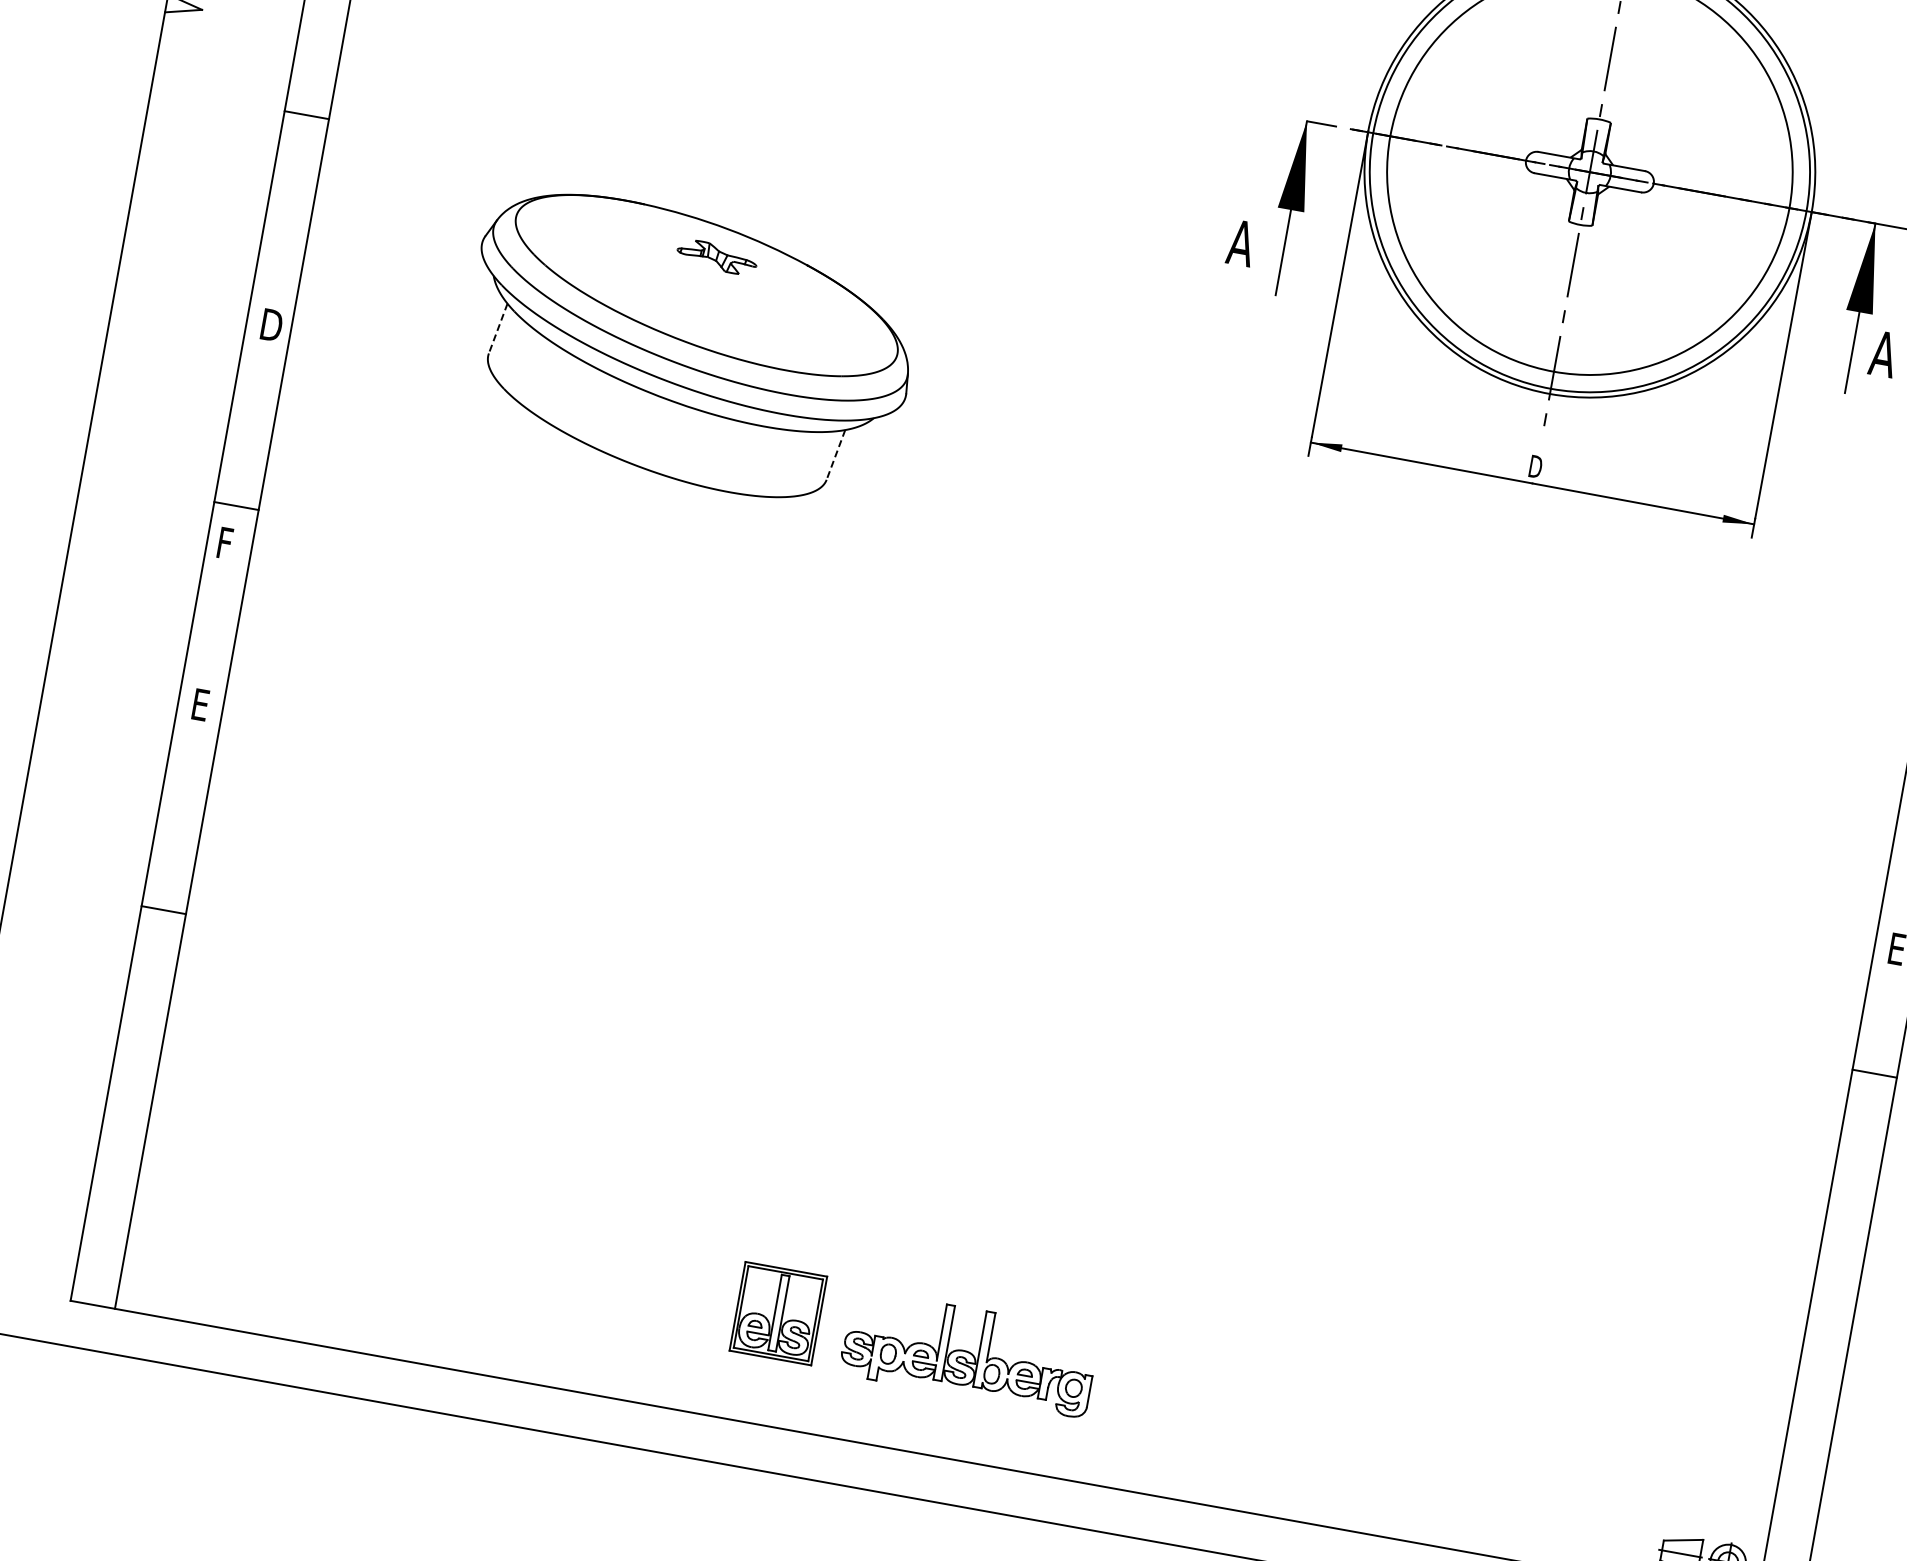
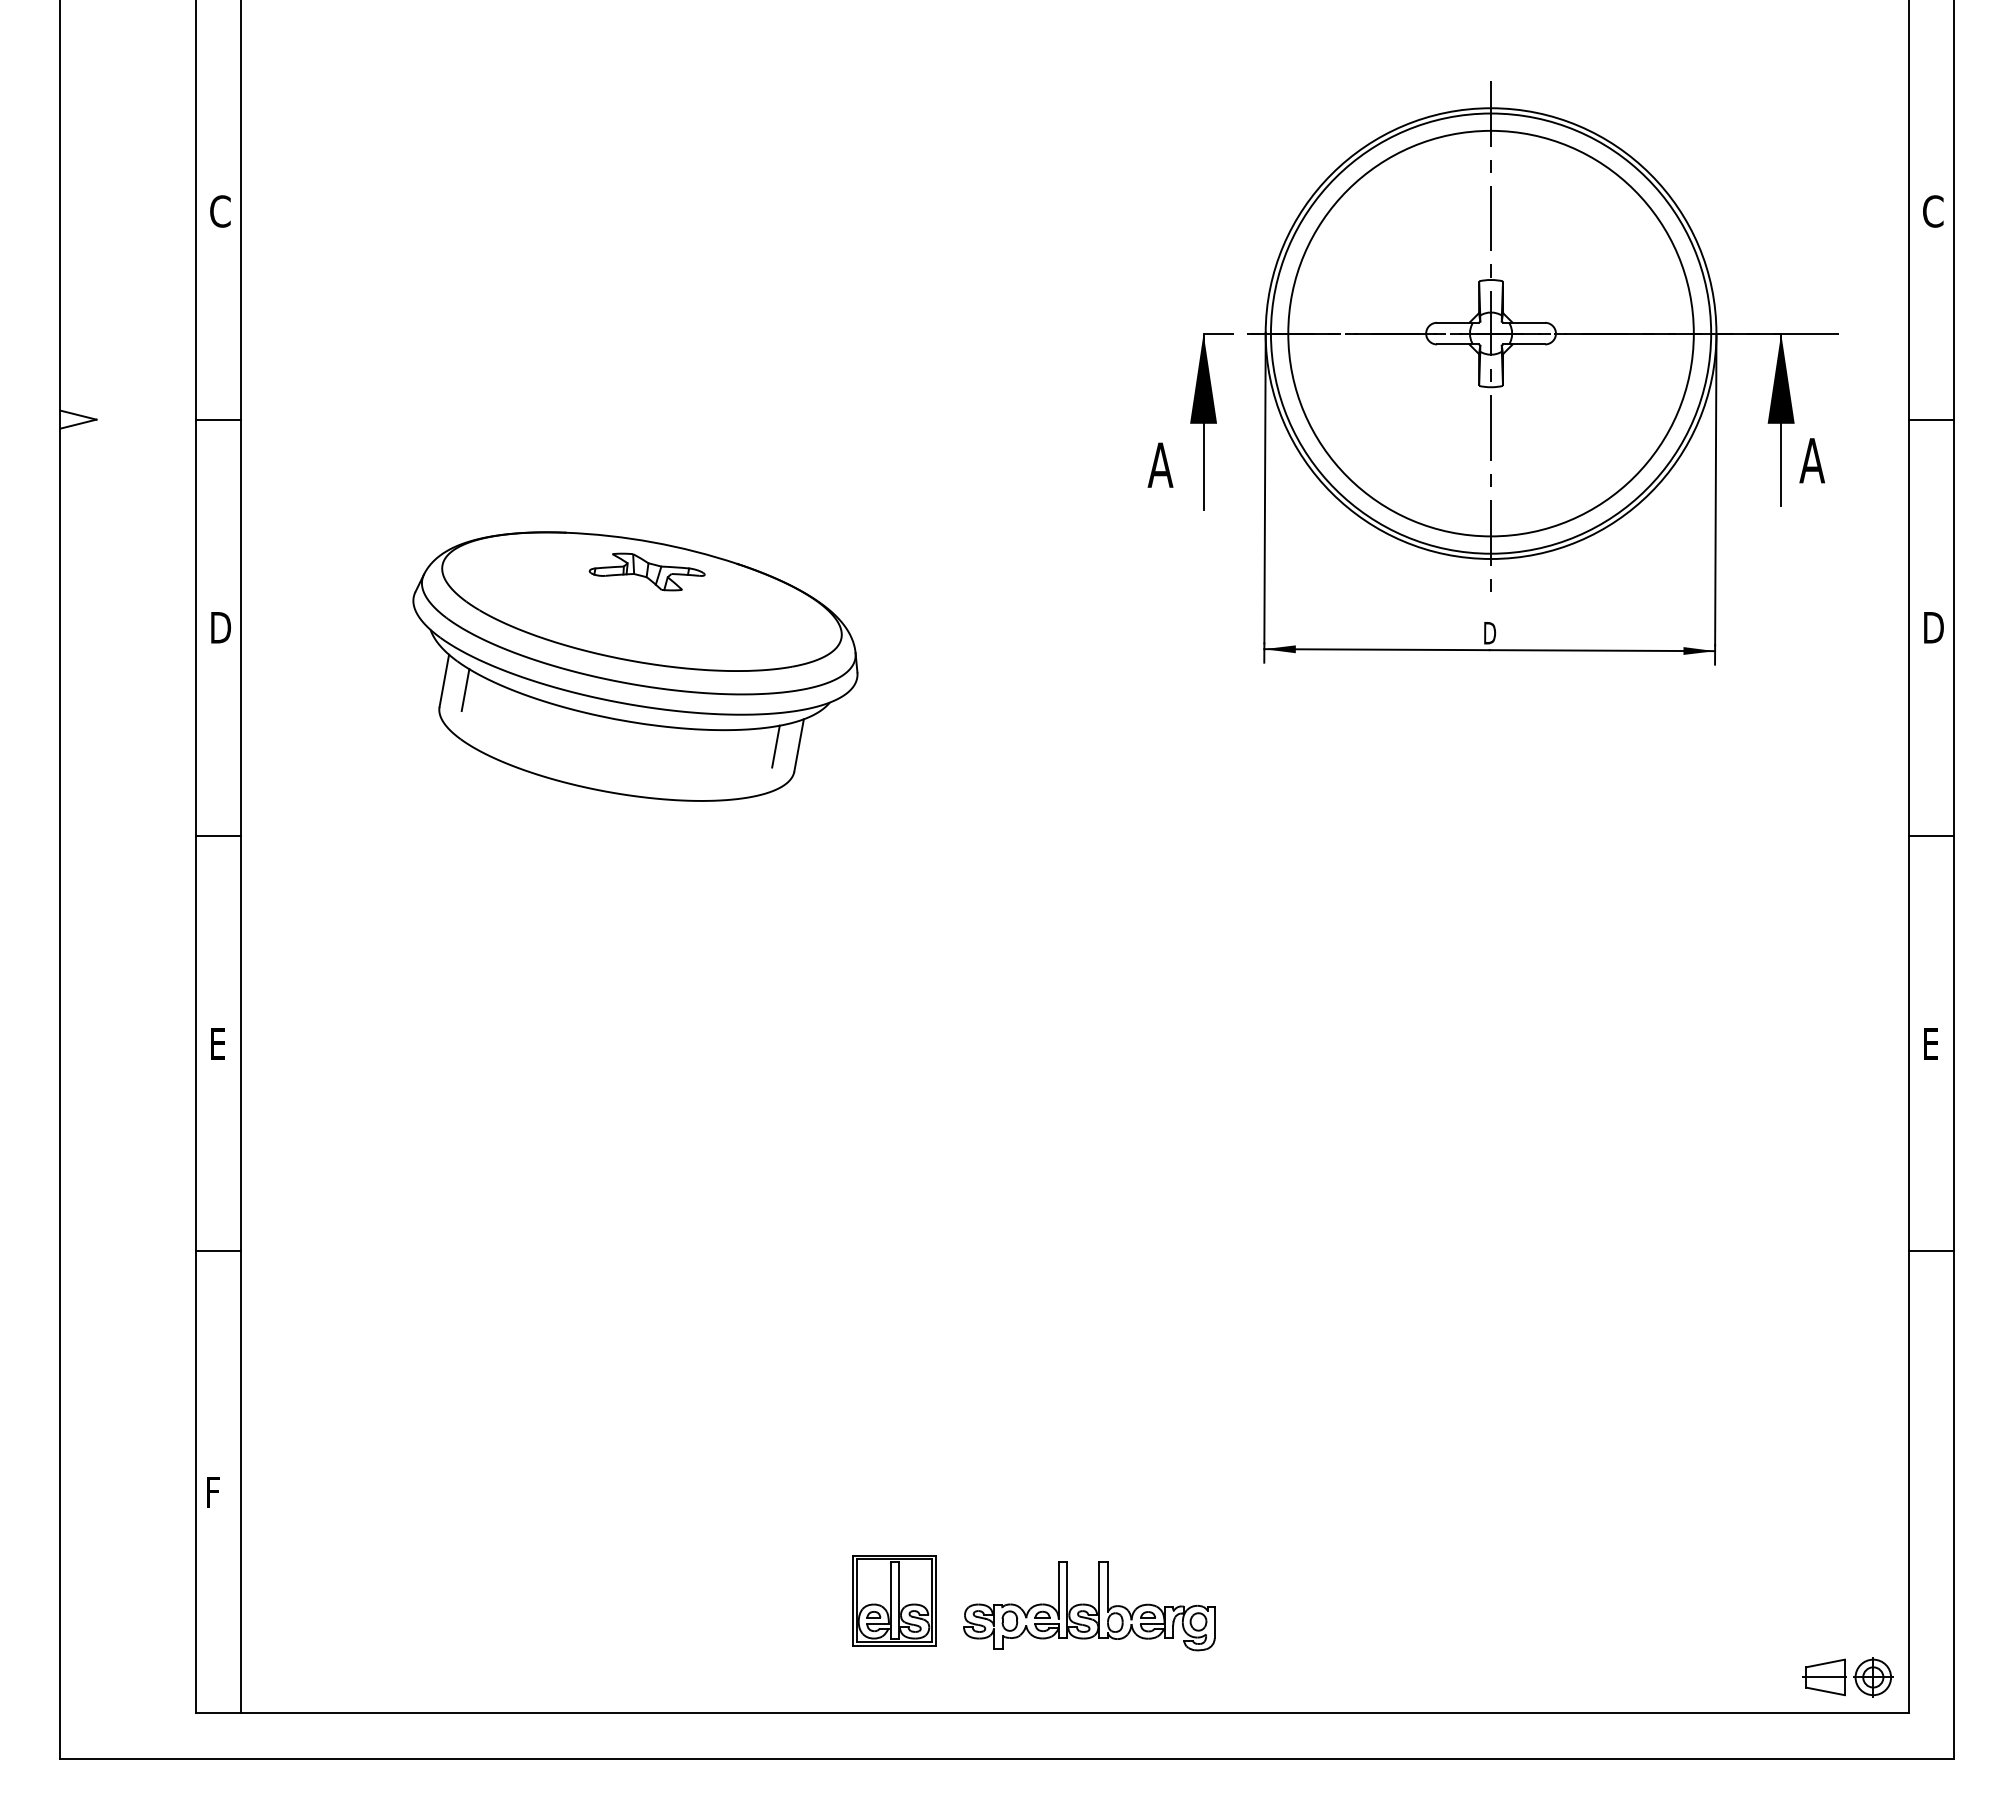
line: (306, 114) -> (217, 419), moved
part: (716, 256) -> (646, 571), size x1.43
text: (271, 324) -> (220, 627), moved
line: (498, 328) -> (444, 680), dashed -> solid
line: (517, 341) -> (465, 690), added
line: (812, 451) -> (775, 746), added
line: (836, 455) -> (799, 745), dashed -> solid
line: (235, 505) -> (217, 835), moved
text: (225, 543) -> (213, 1492), moved
text: (200, 704) -> (217, 1043), moved
line: (163, 910) -> (217, 1251), moved
line: (1874, 1073) -> (1930, 1251), moved

